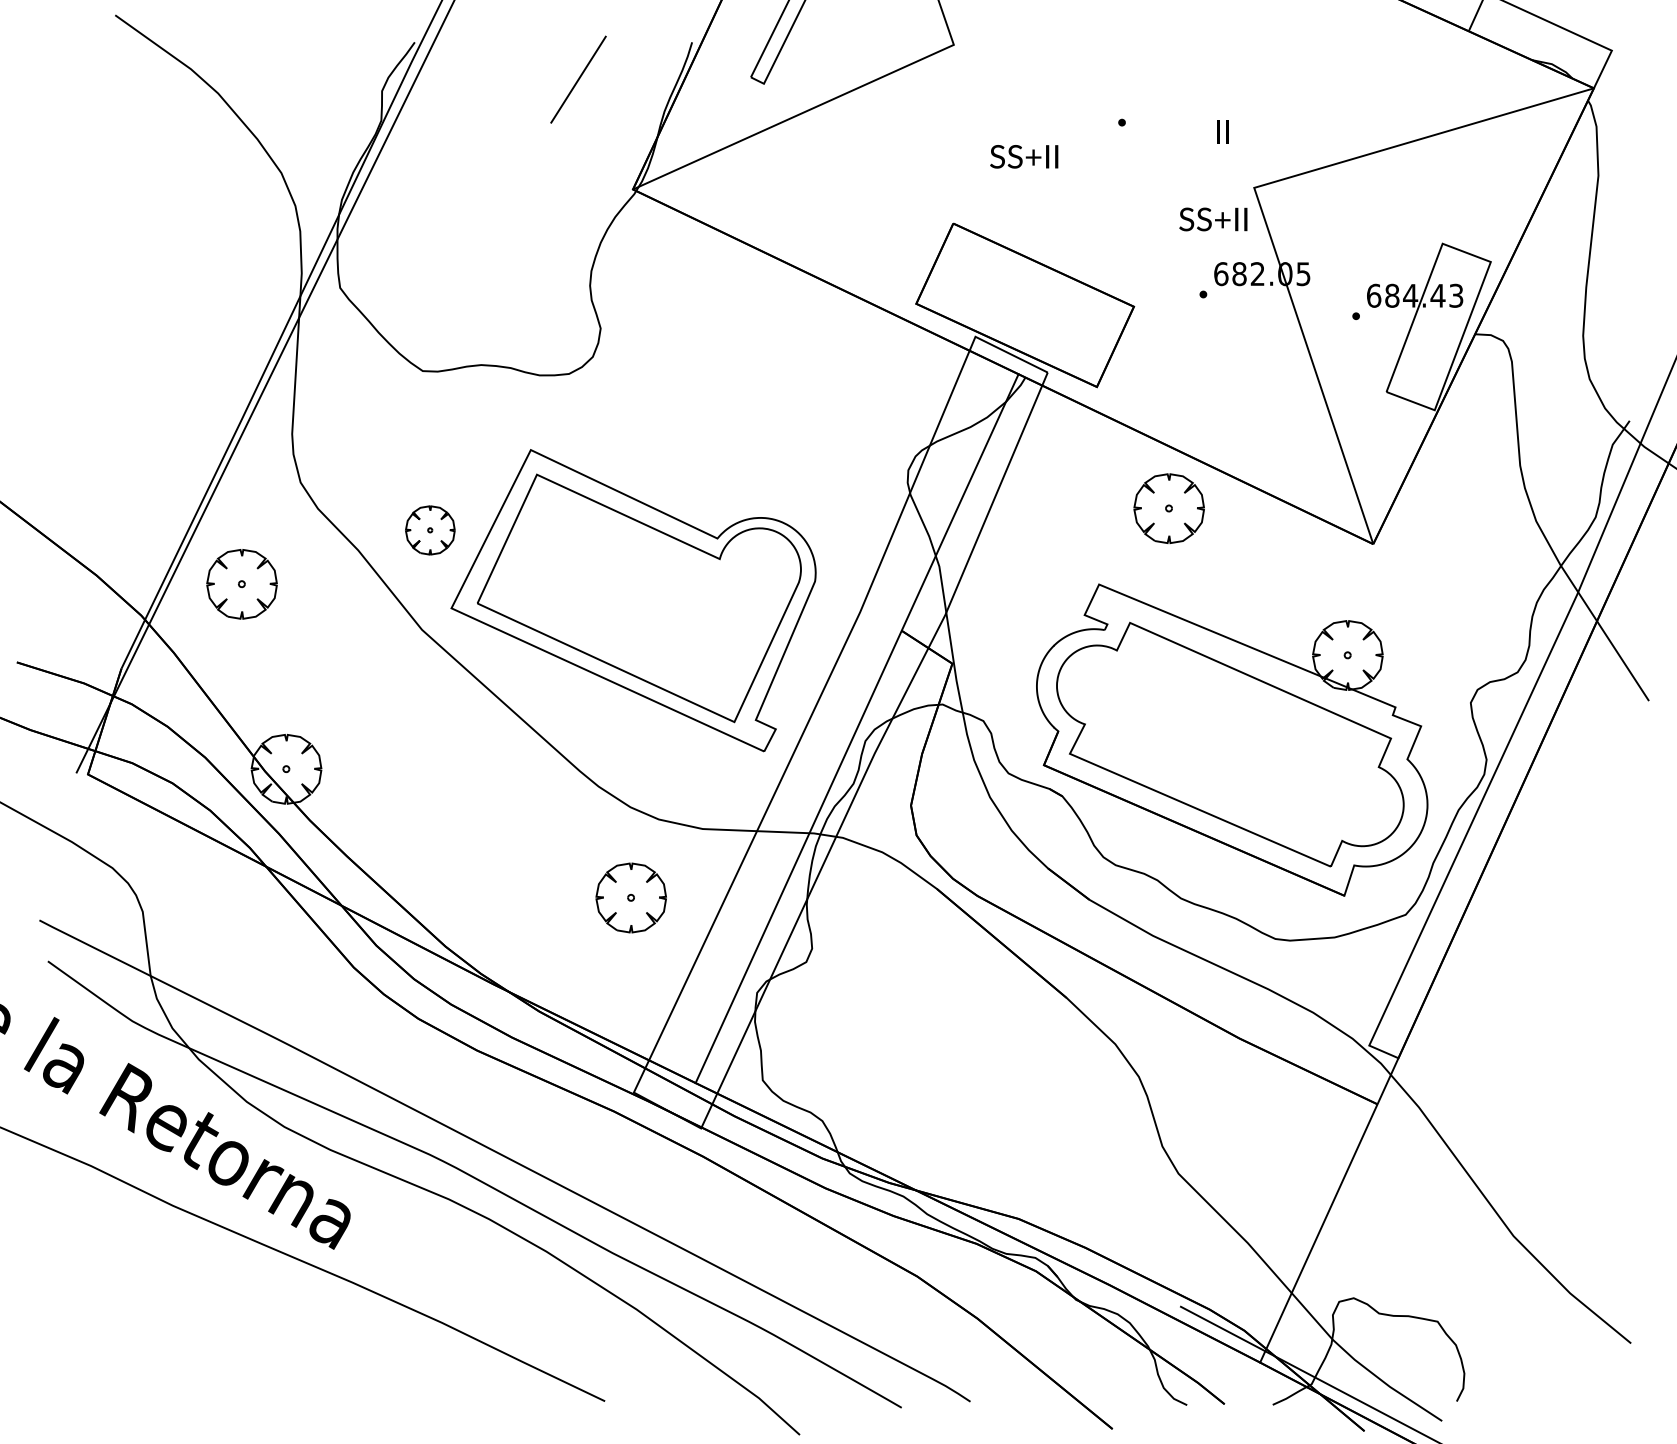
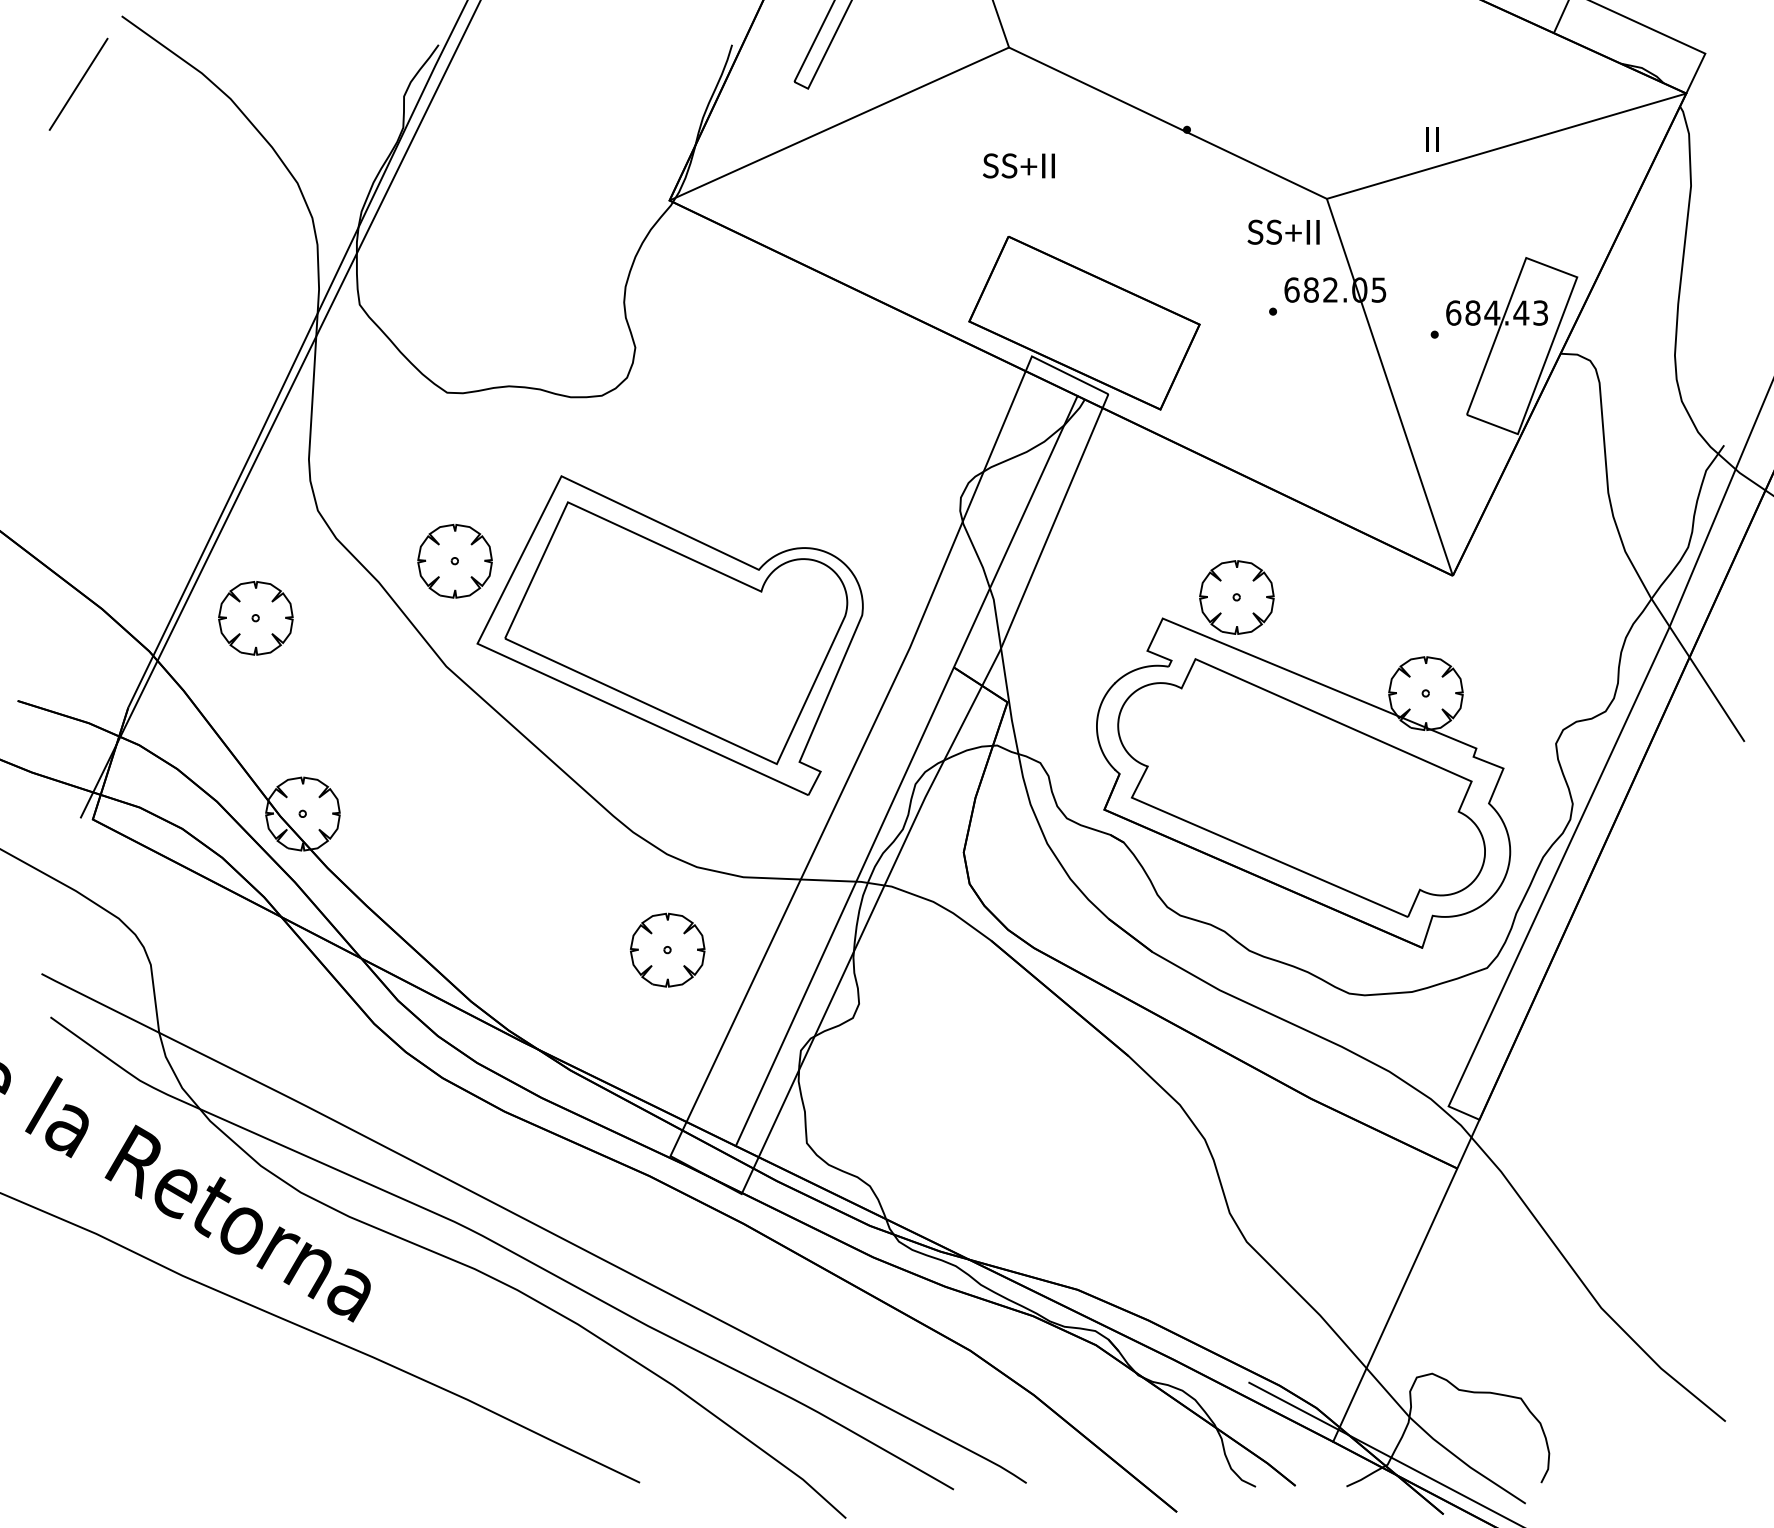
line: (578, 79) -> (78, 84), moved
line: (1103, 115) -> (1167, 122), added
text: (1222, 131) -> (1431, 139), moved
text: (1024, 156) -> (1019, 165), moved
part: (1168, 508) -> (1236, 597), moved
part: (430, 530) -> (455, 561), size x1.43

